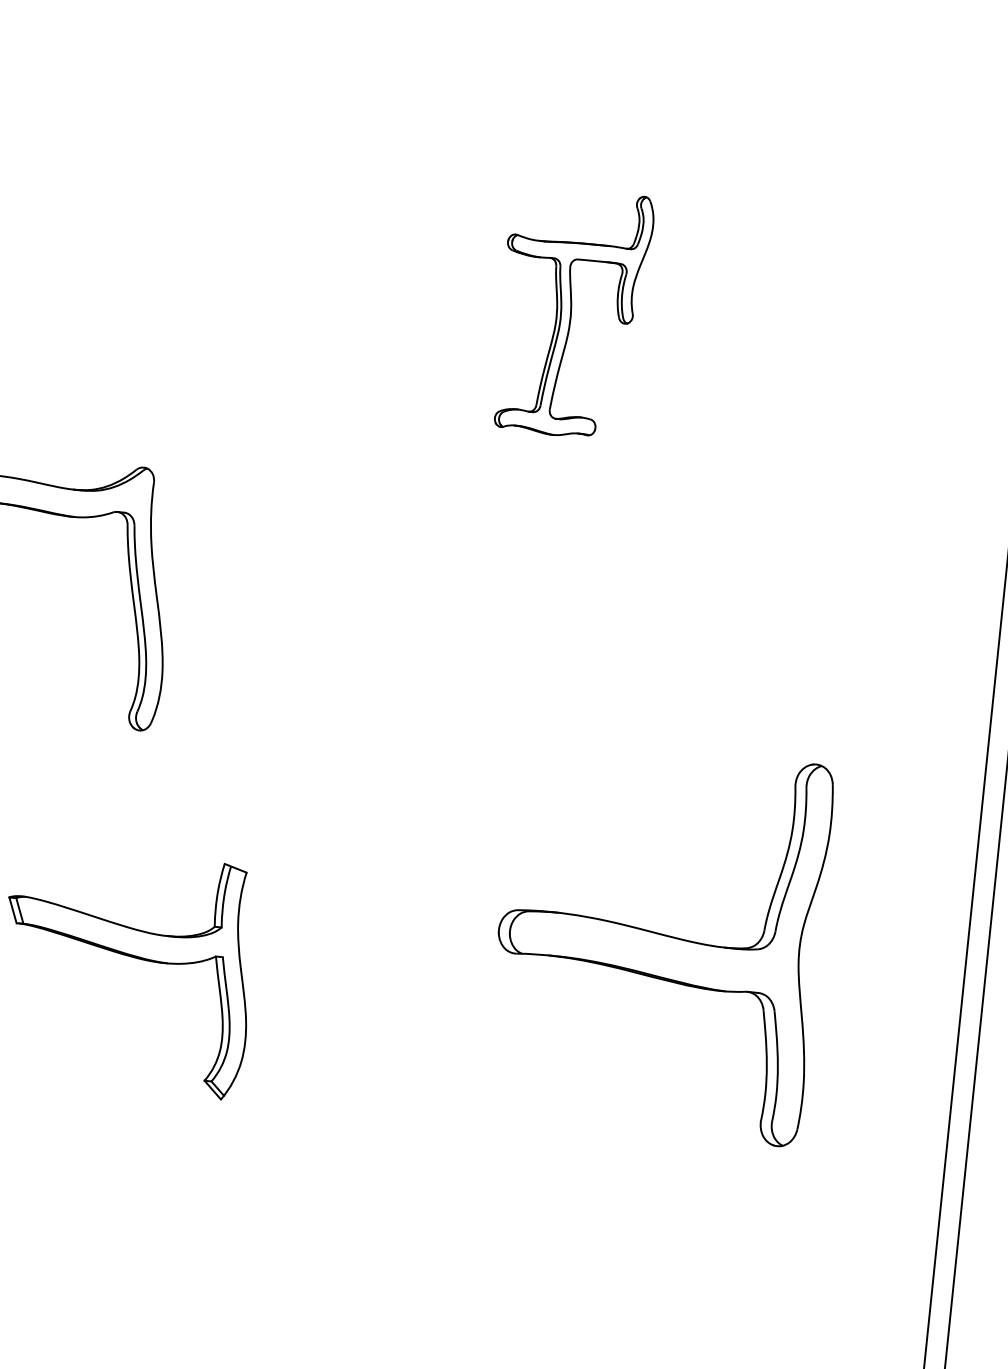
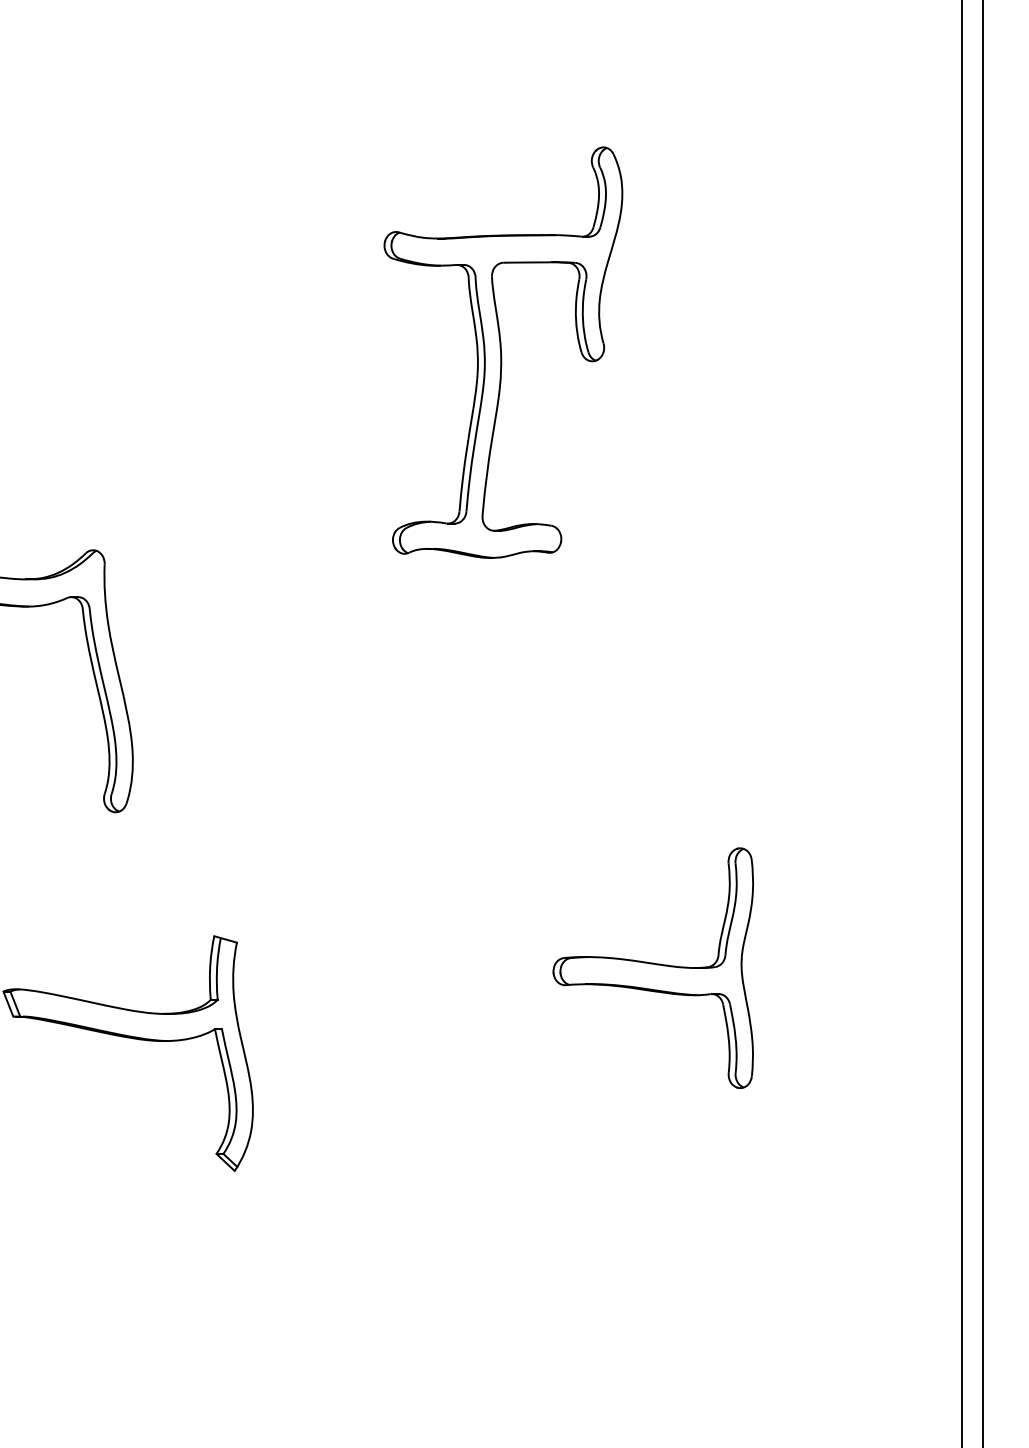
part: (572, 313) -> (503, 352), size x1.67
part: (657, 940) -> (652, 967), size x0.62

